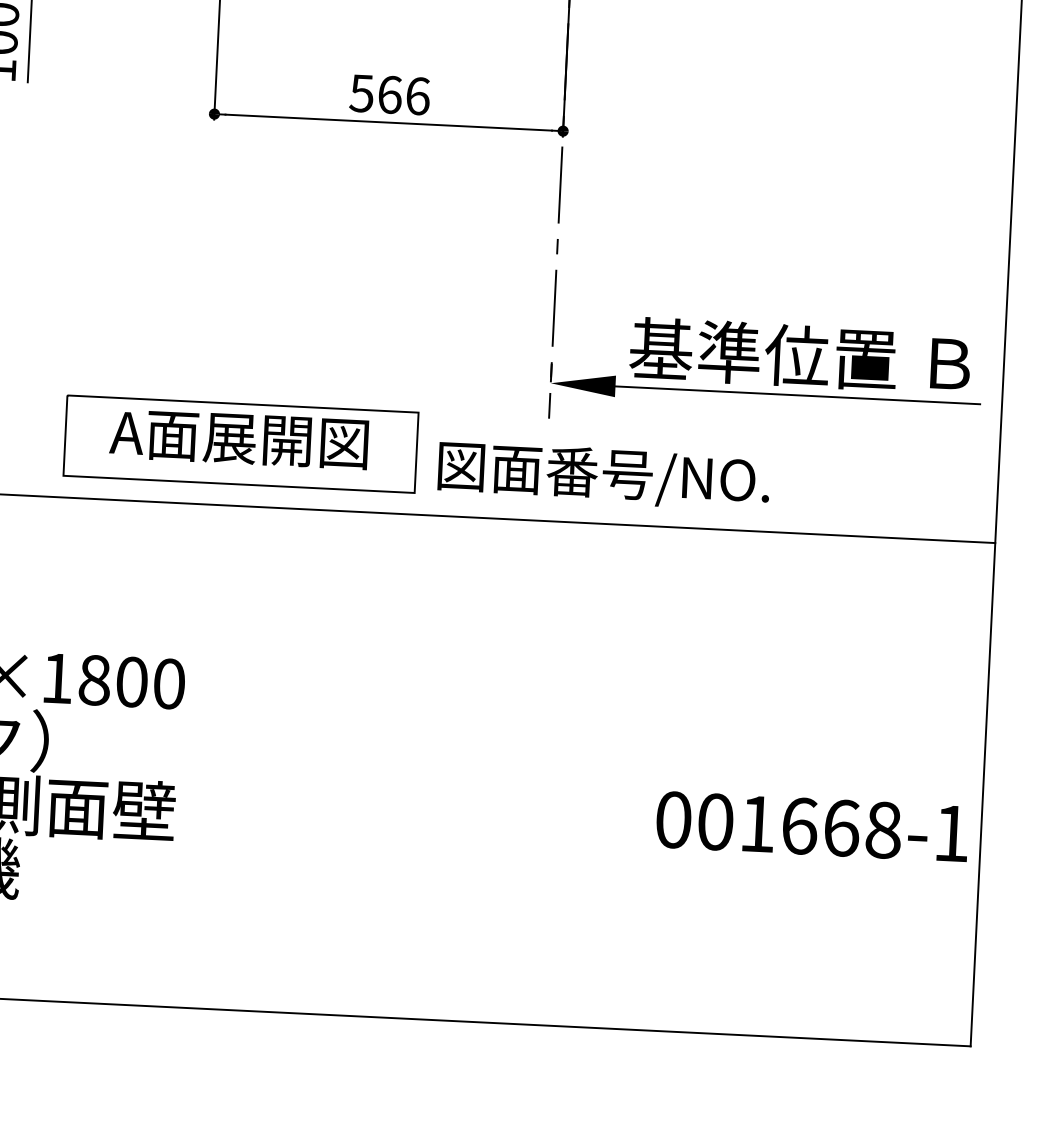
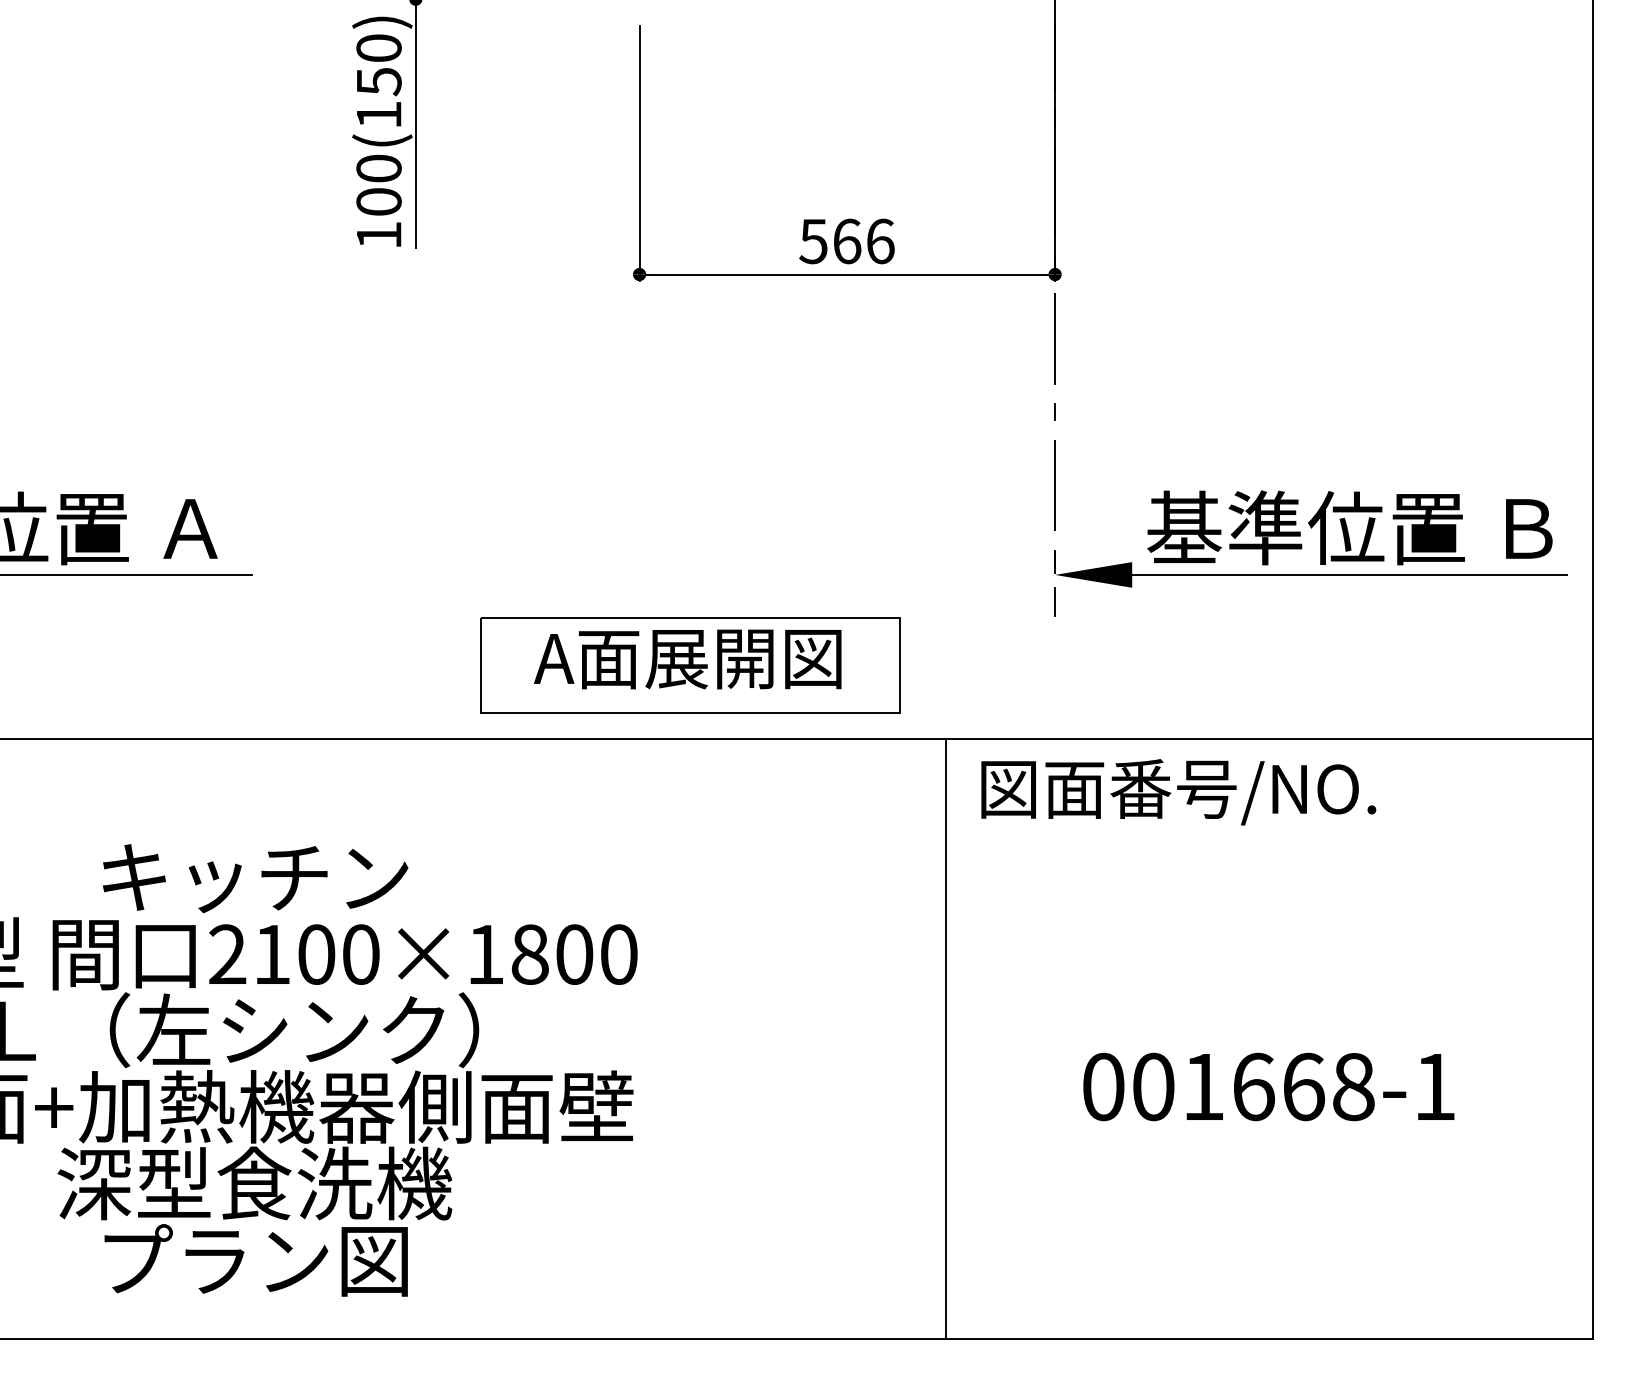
text: (603, 476) -> (1178, 792), moved
line: (440, 767) -> (946, 1038), added
text: (812, 826) -> (1268, 1086), moved

